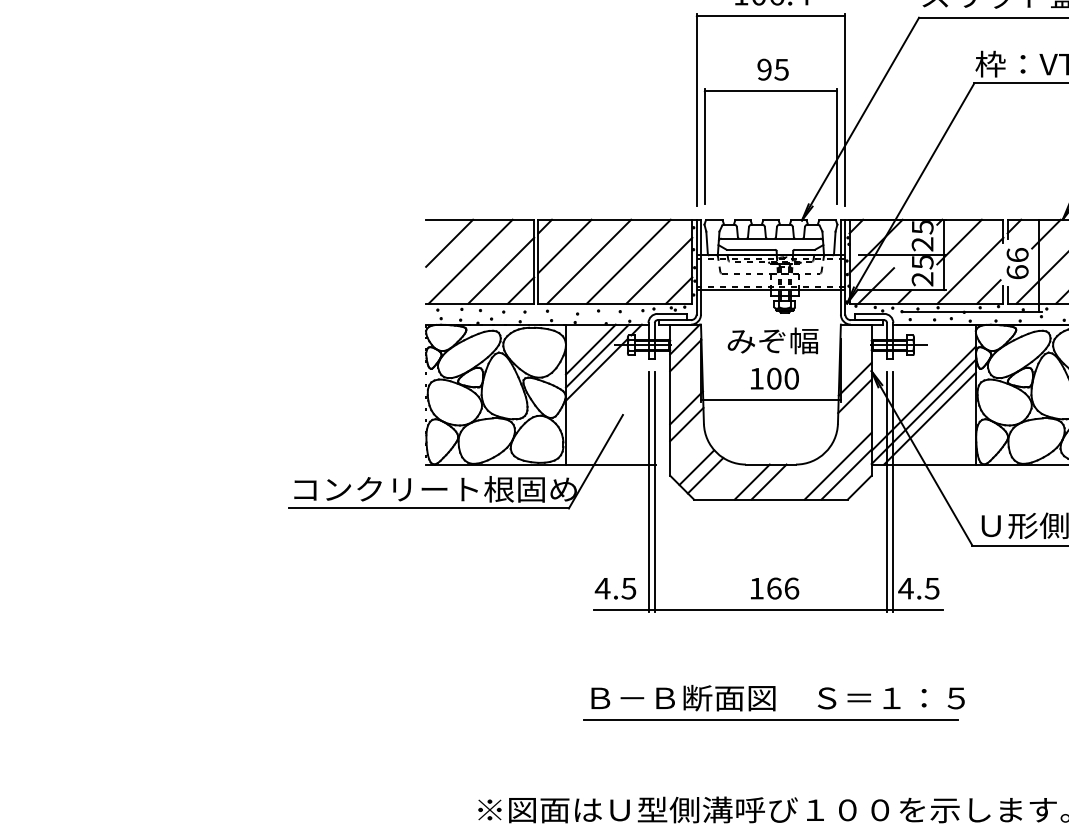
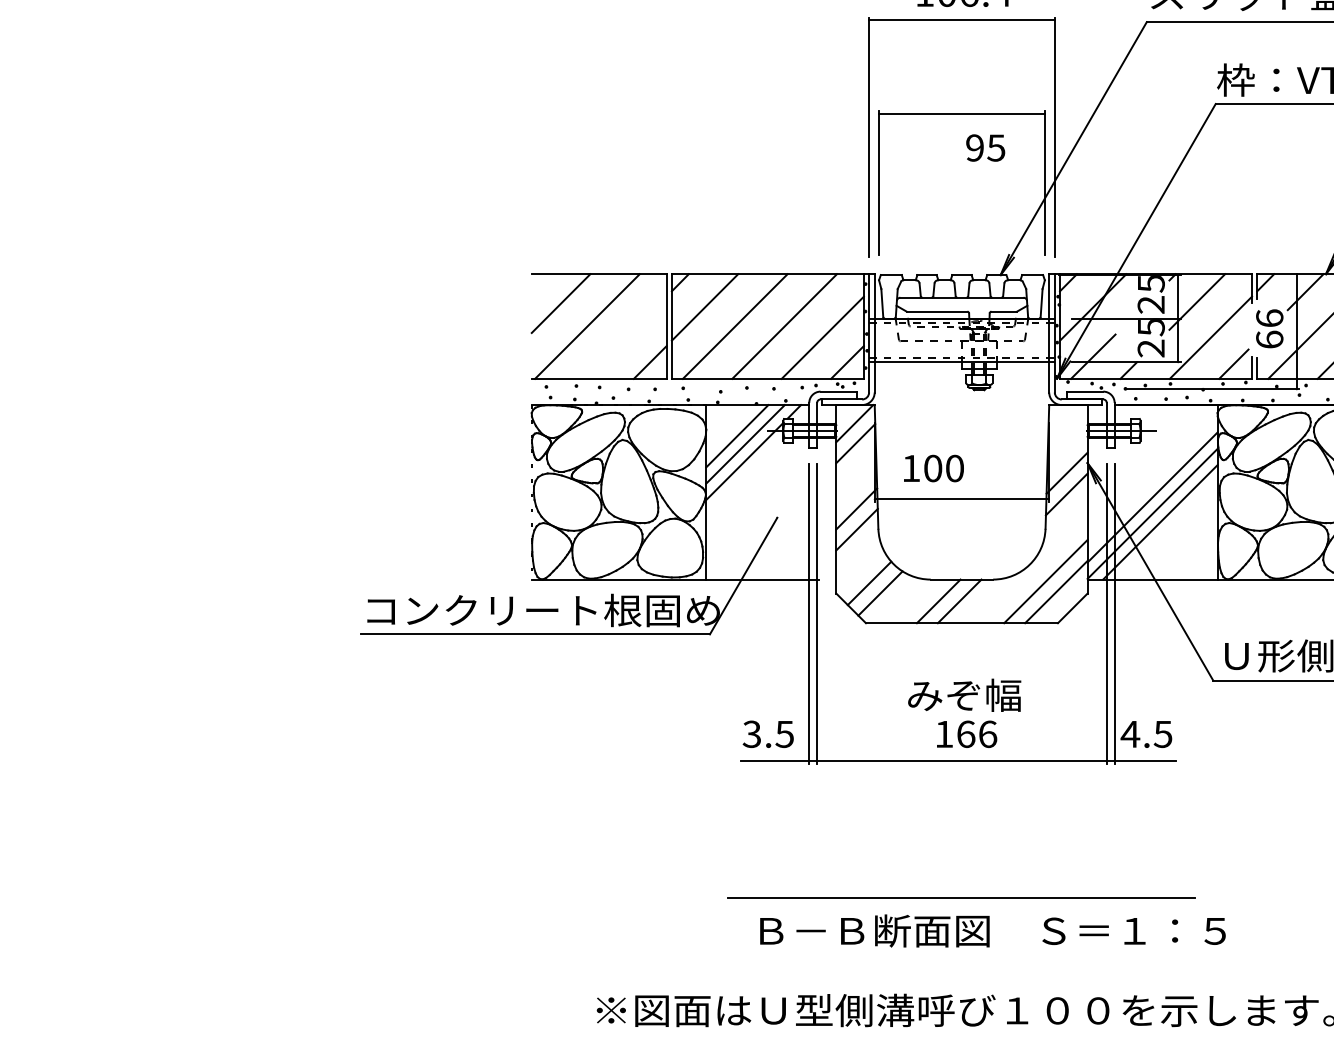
text: (772, 69) -> (985, 147), moved
line: (501, 270) -> (625, 337), removed
text: (772, 340) -> (964, 694), moved
text: (774, 378) -> (933, 468), moved
text: (602, 588) -> (751, 734), 4.5 -> 3.5
text: (777, 697) -> (992, 930), moved

